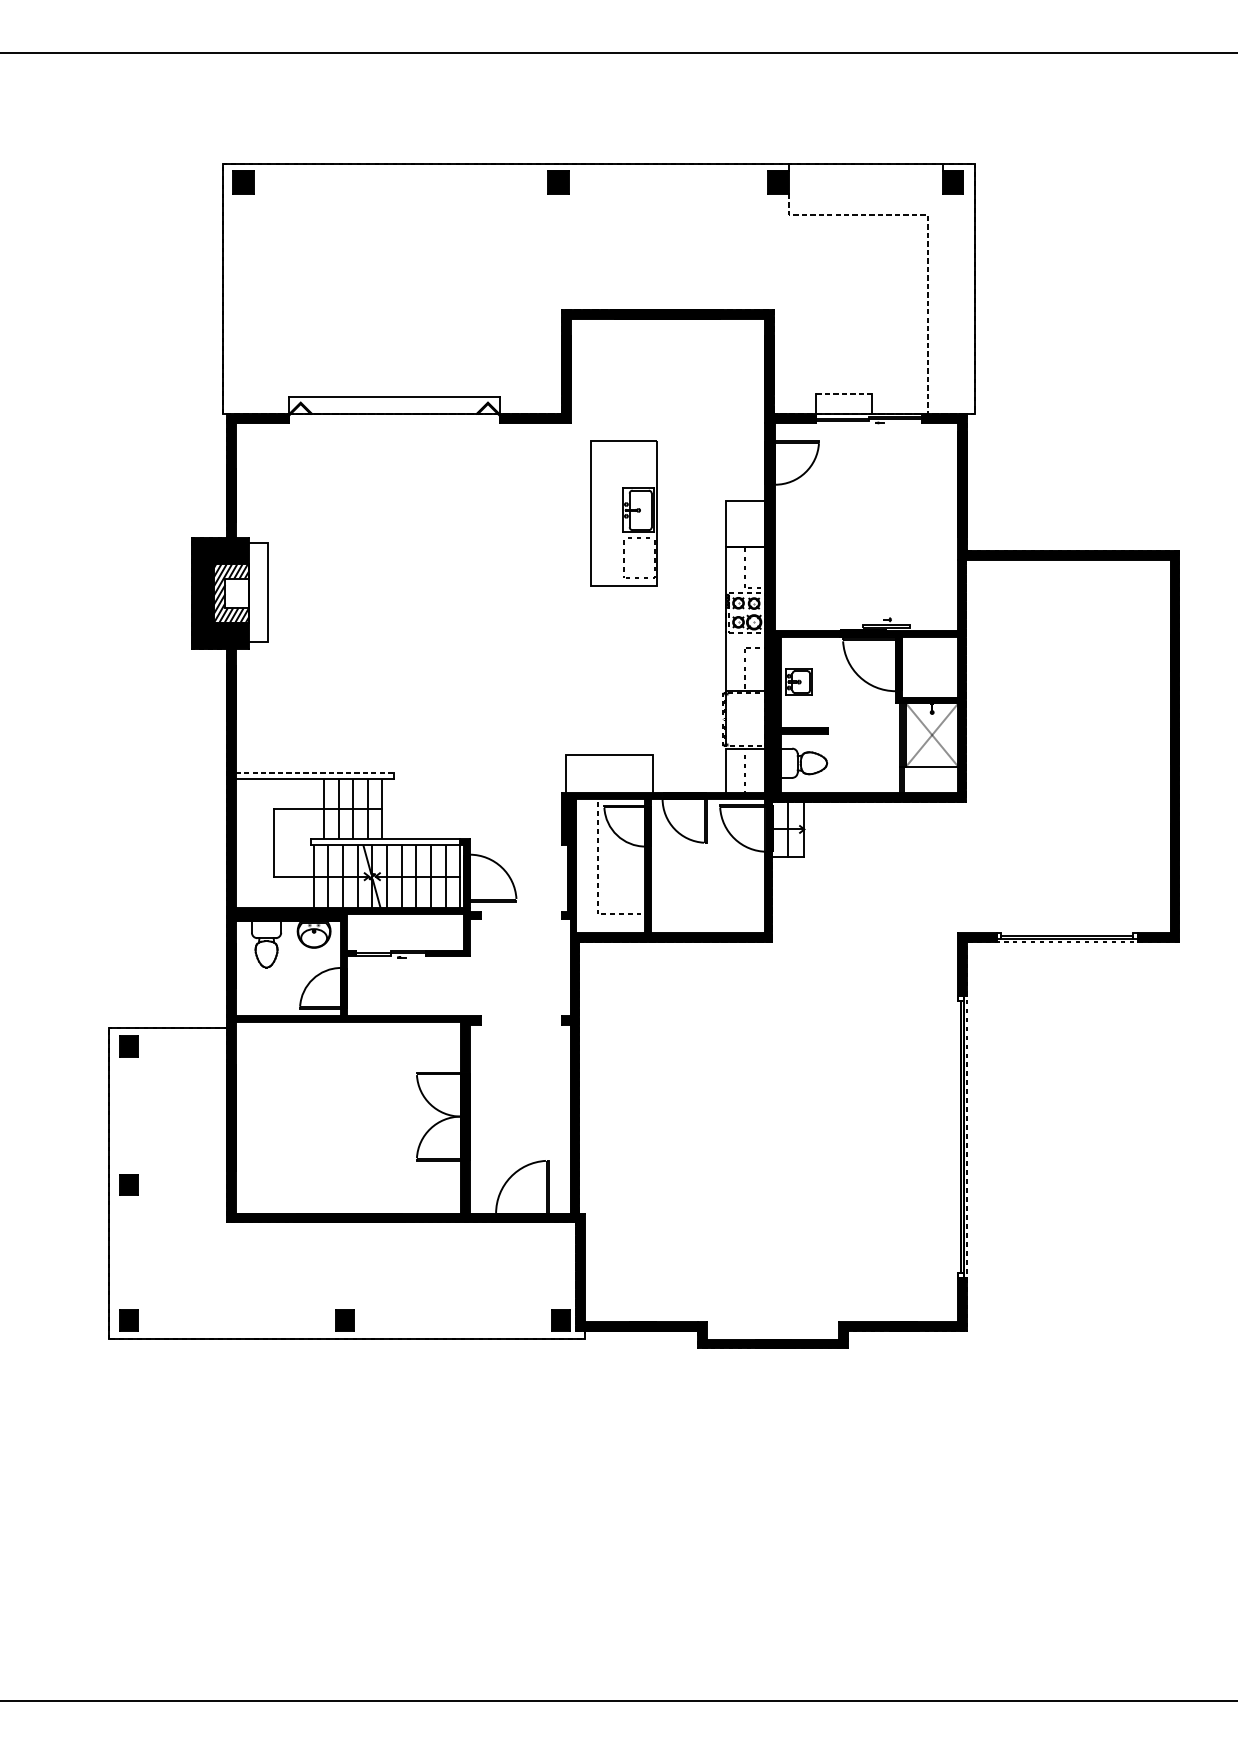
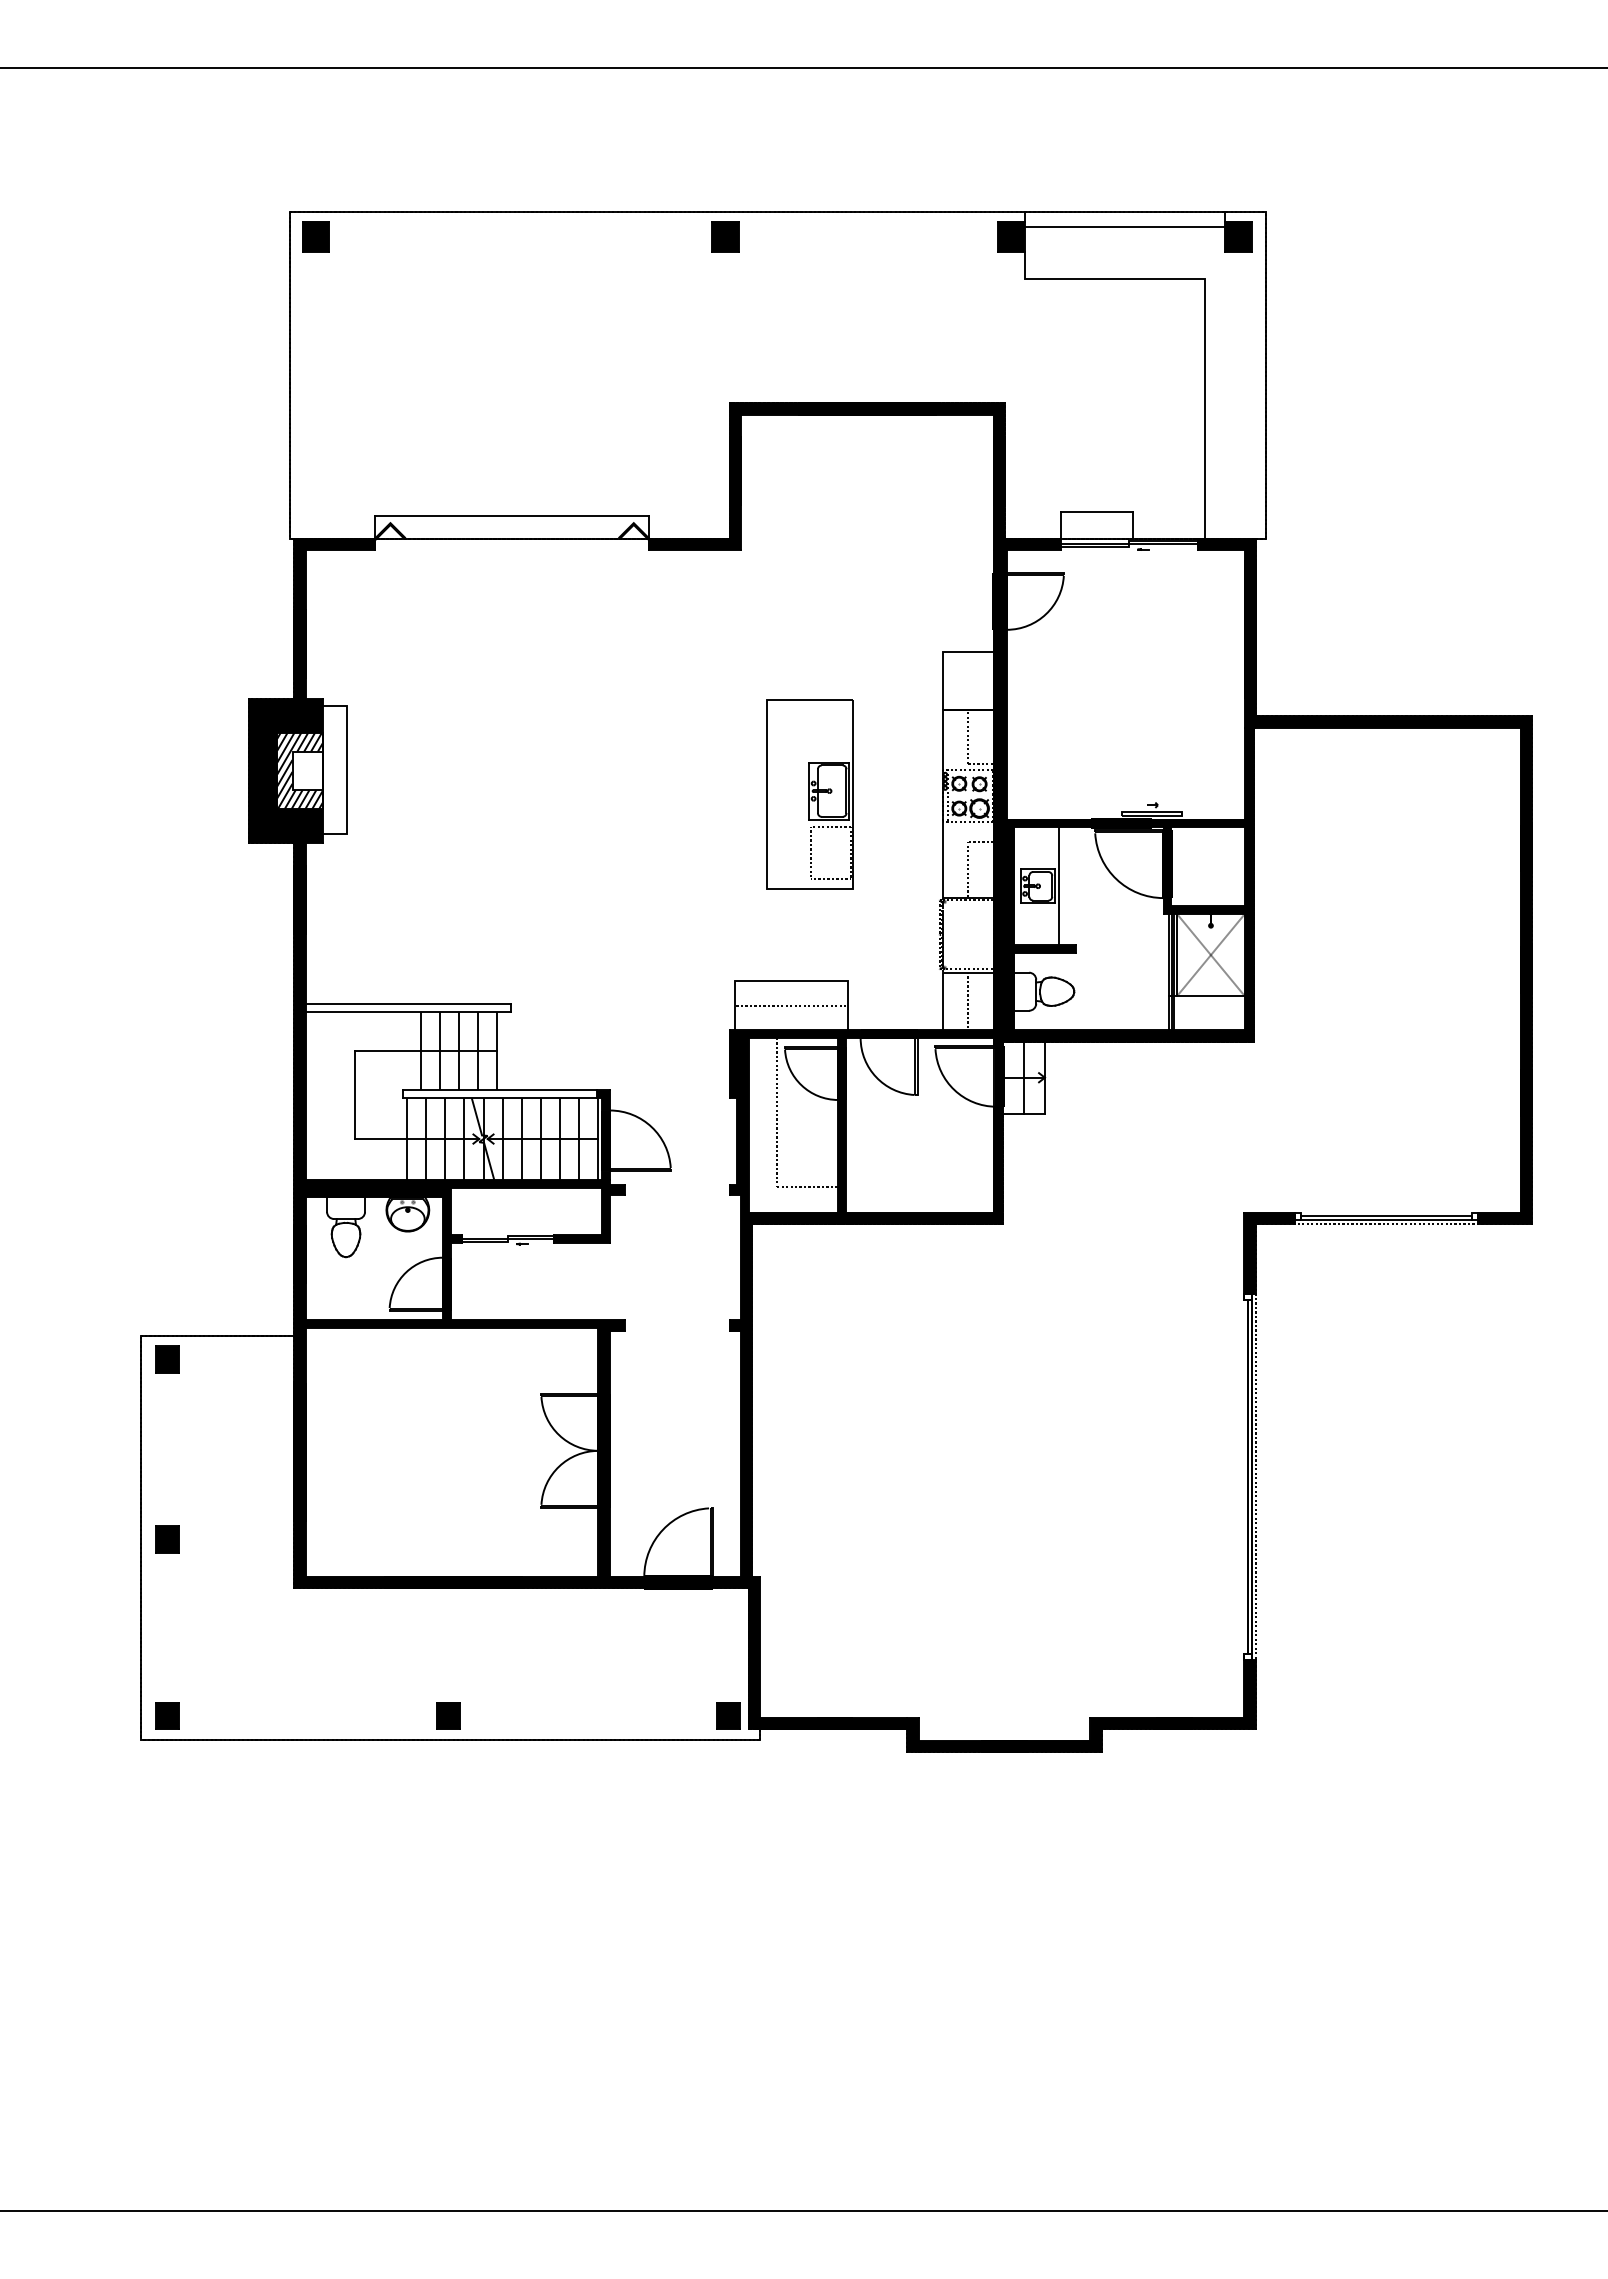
line: (865, 174) -> (1124, 226), added
line: (927, 234) -> (1205, 304), dashed -> solid
line: (844, 393) -> (1097, 511), dashed -> solid
part: (623, 512) -> (809, 794), moved
line: (815, 682) -> (1059, 886), added
line: (314, 773) -> (408, 1004), dashed -> solid
line: (609, 773) -> (791, 1005), added

